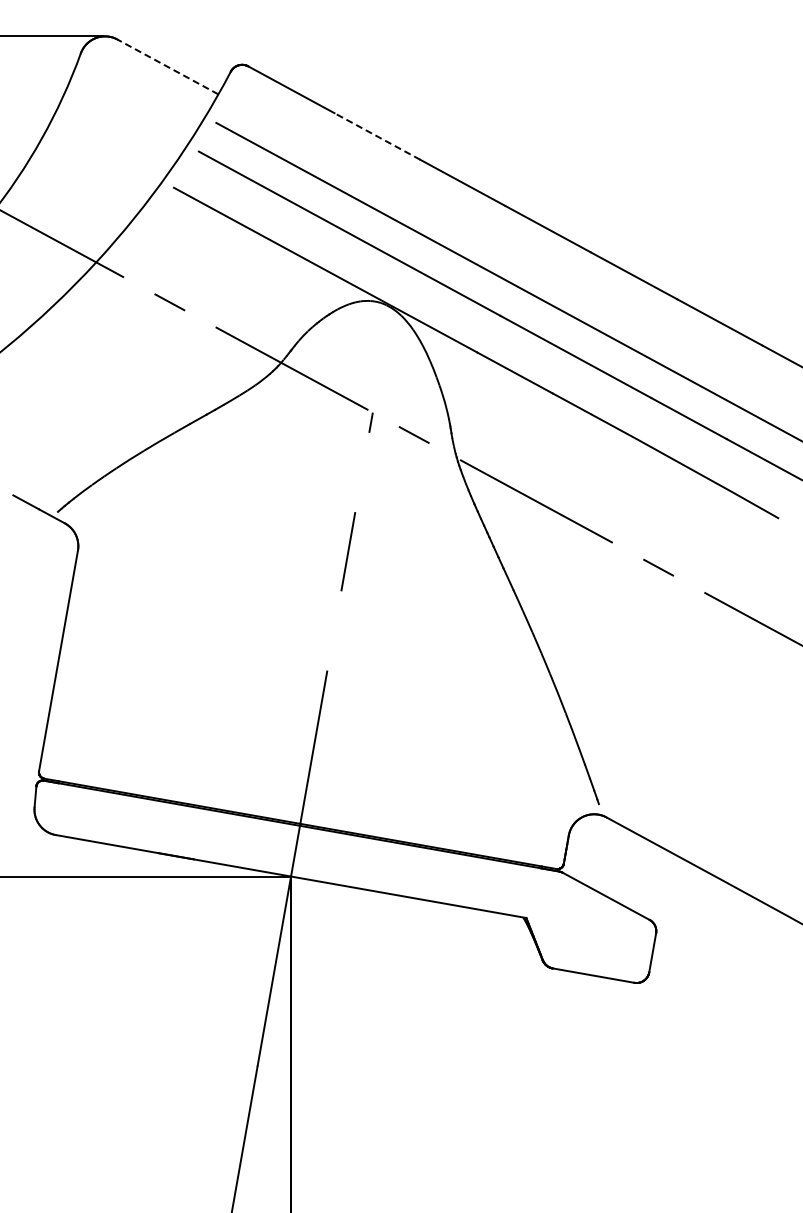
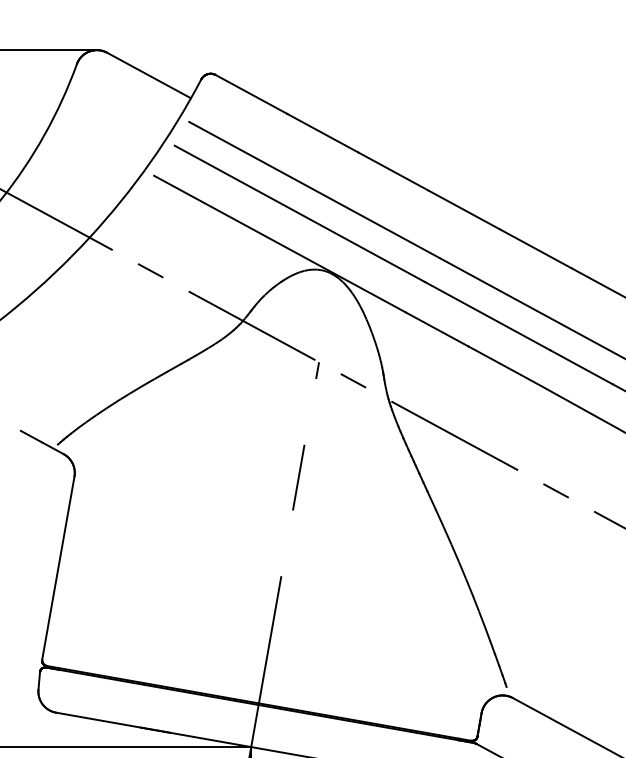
line: (167, 66) -> (148, 75), dashed -> solid
line: (377, 136) -> (322, 133), dashed -> solid

